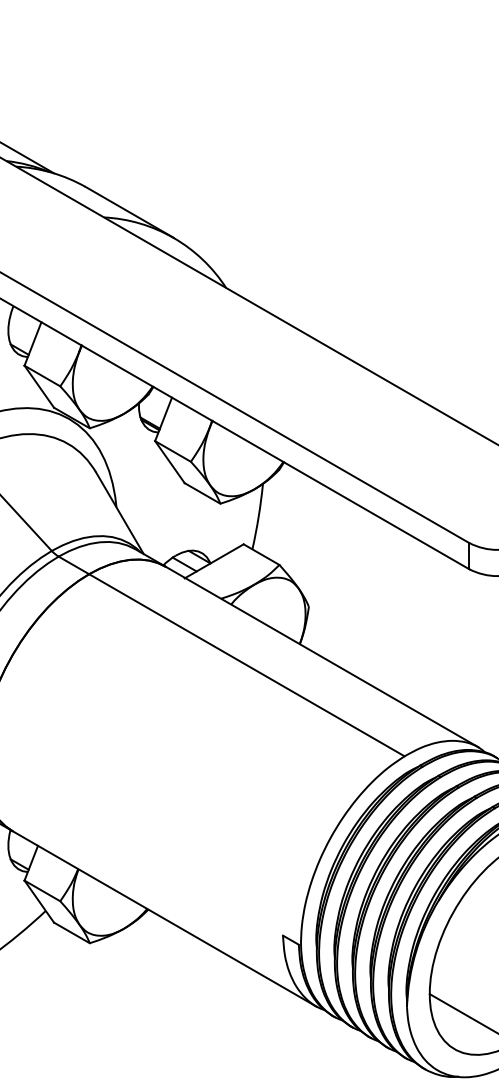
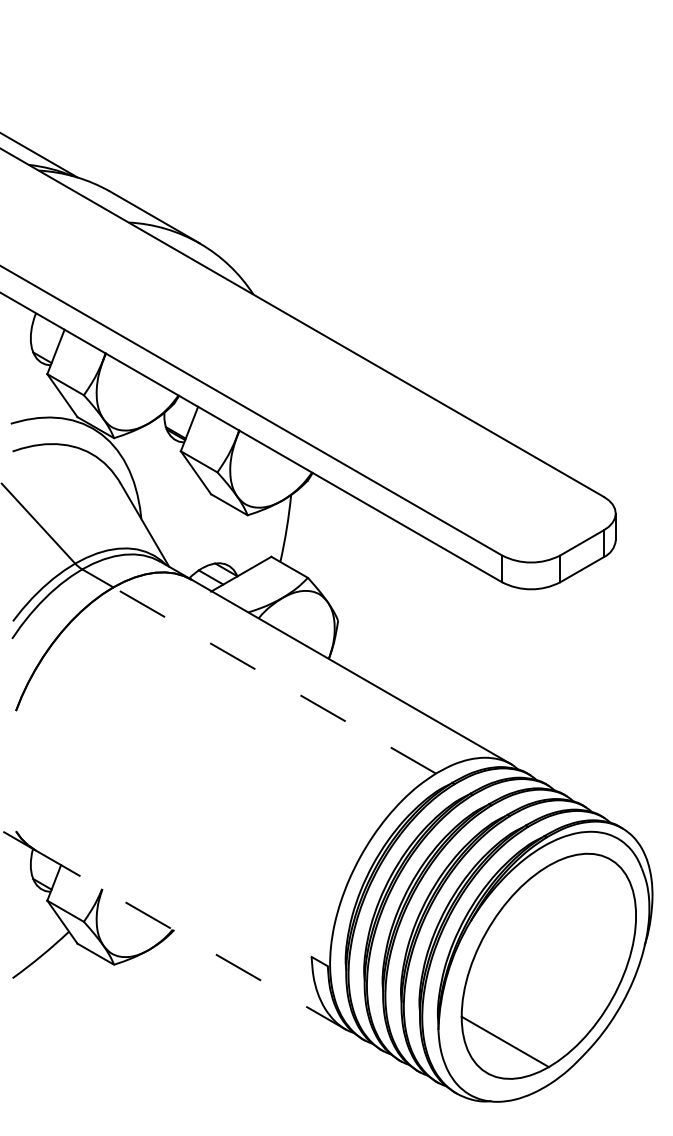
line: (246, 665) -> (274, 680), solid -> dashed
line: (164, 919) -> (190, 940), solid -> dashed

